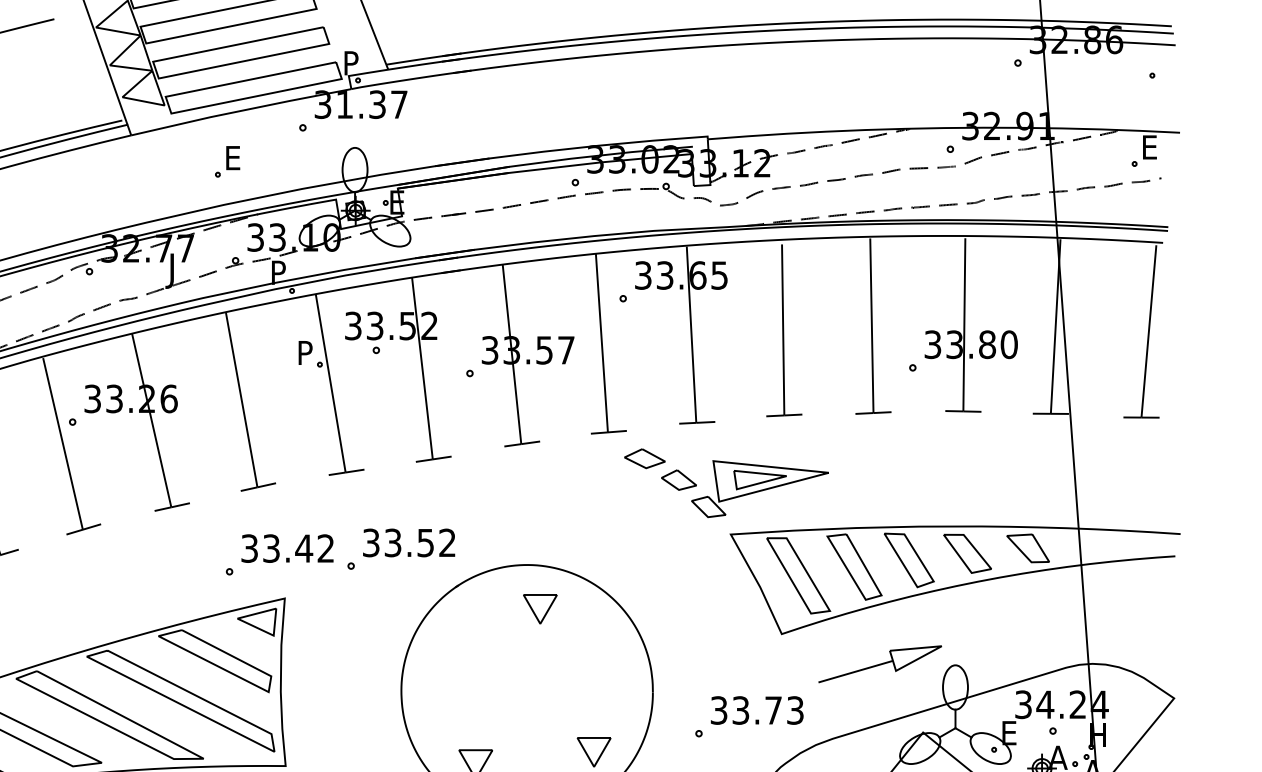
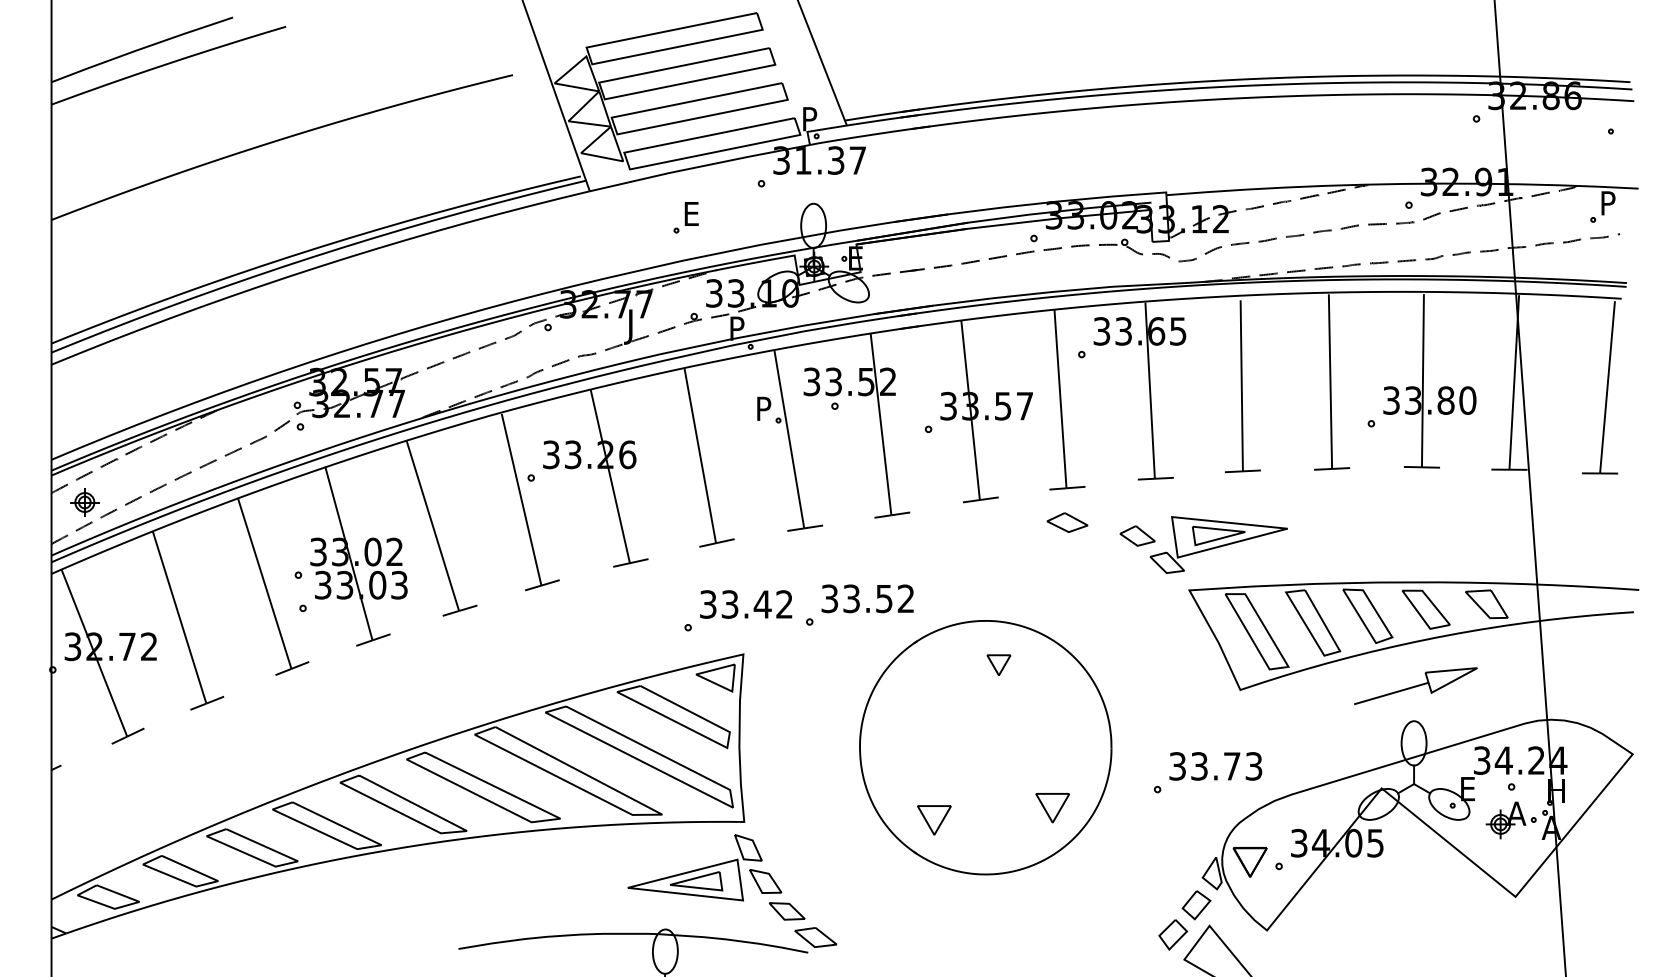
text: (1150, 147) -> (1609, 203), E -> P
part: (644, 458) -> (1067, 522), moved
part: (539, 609) -> (998, 665), size x0.7
part: (879, 664) -> (1415, 686), moved

